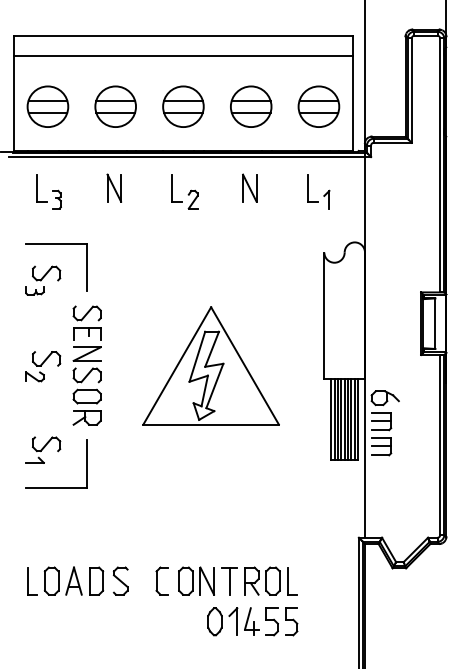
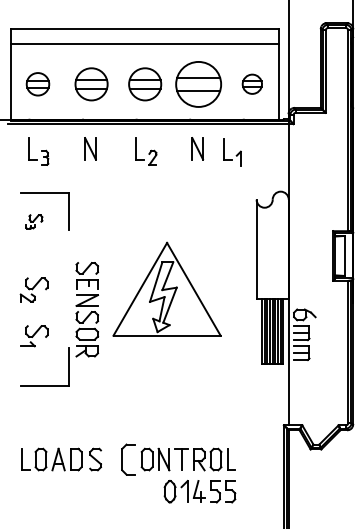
part: (47, 106) -> (37, 84), size x0.7
part: (251, 106) -> (199, 84), size x1.4
part: (318, 106) -> (252, 84), size x0.6
part: (323, 195) -> (236, 155), moved
part: (43, 280) -> (34, 221), size x0.6
part: (86, 365) -> (86, 309), moved
part: (43, 449) -> (34, 335), moved
part: (161, 580) -> (127, 459), size x1.4

